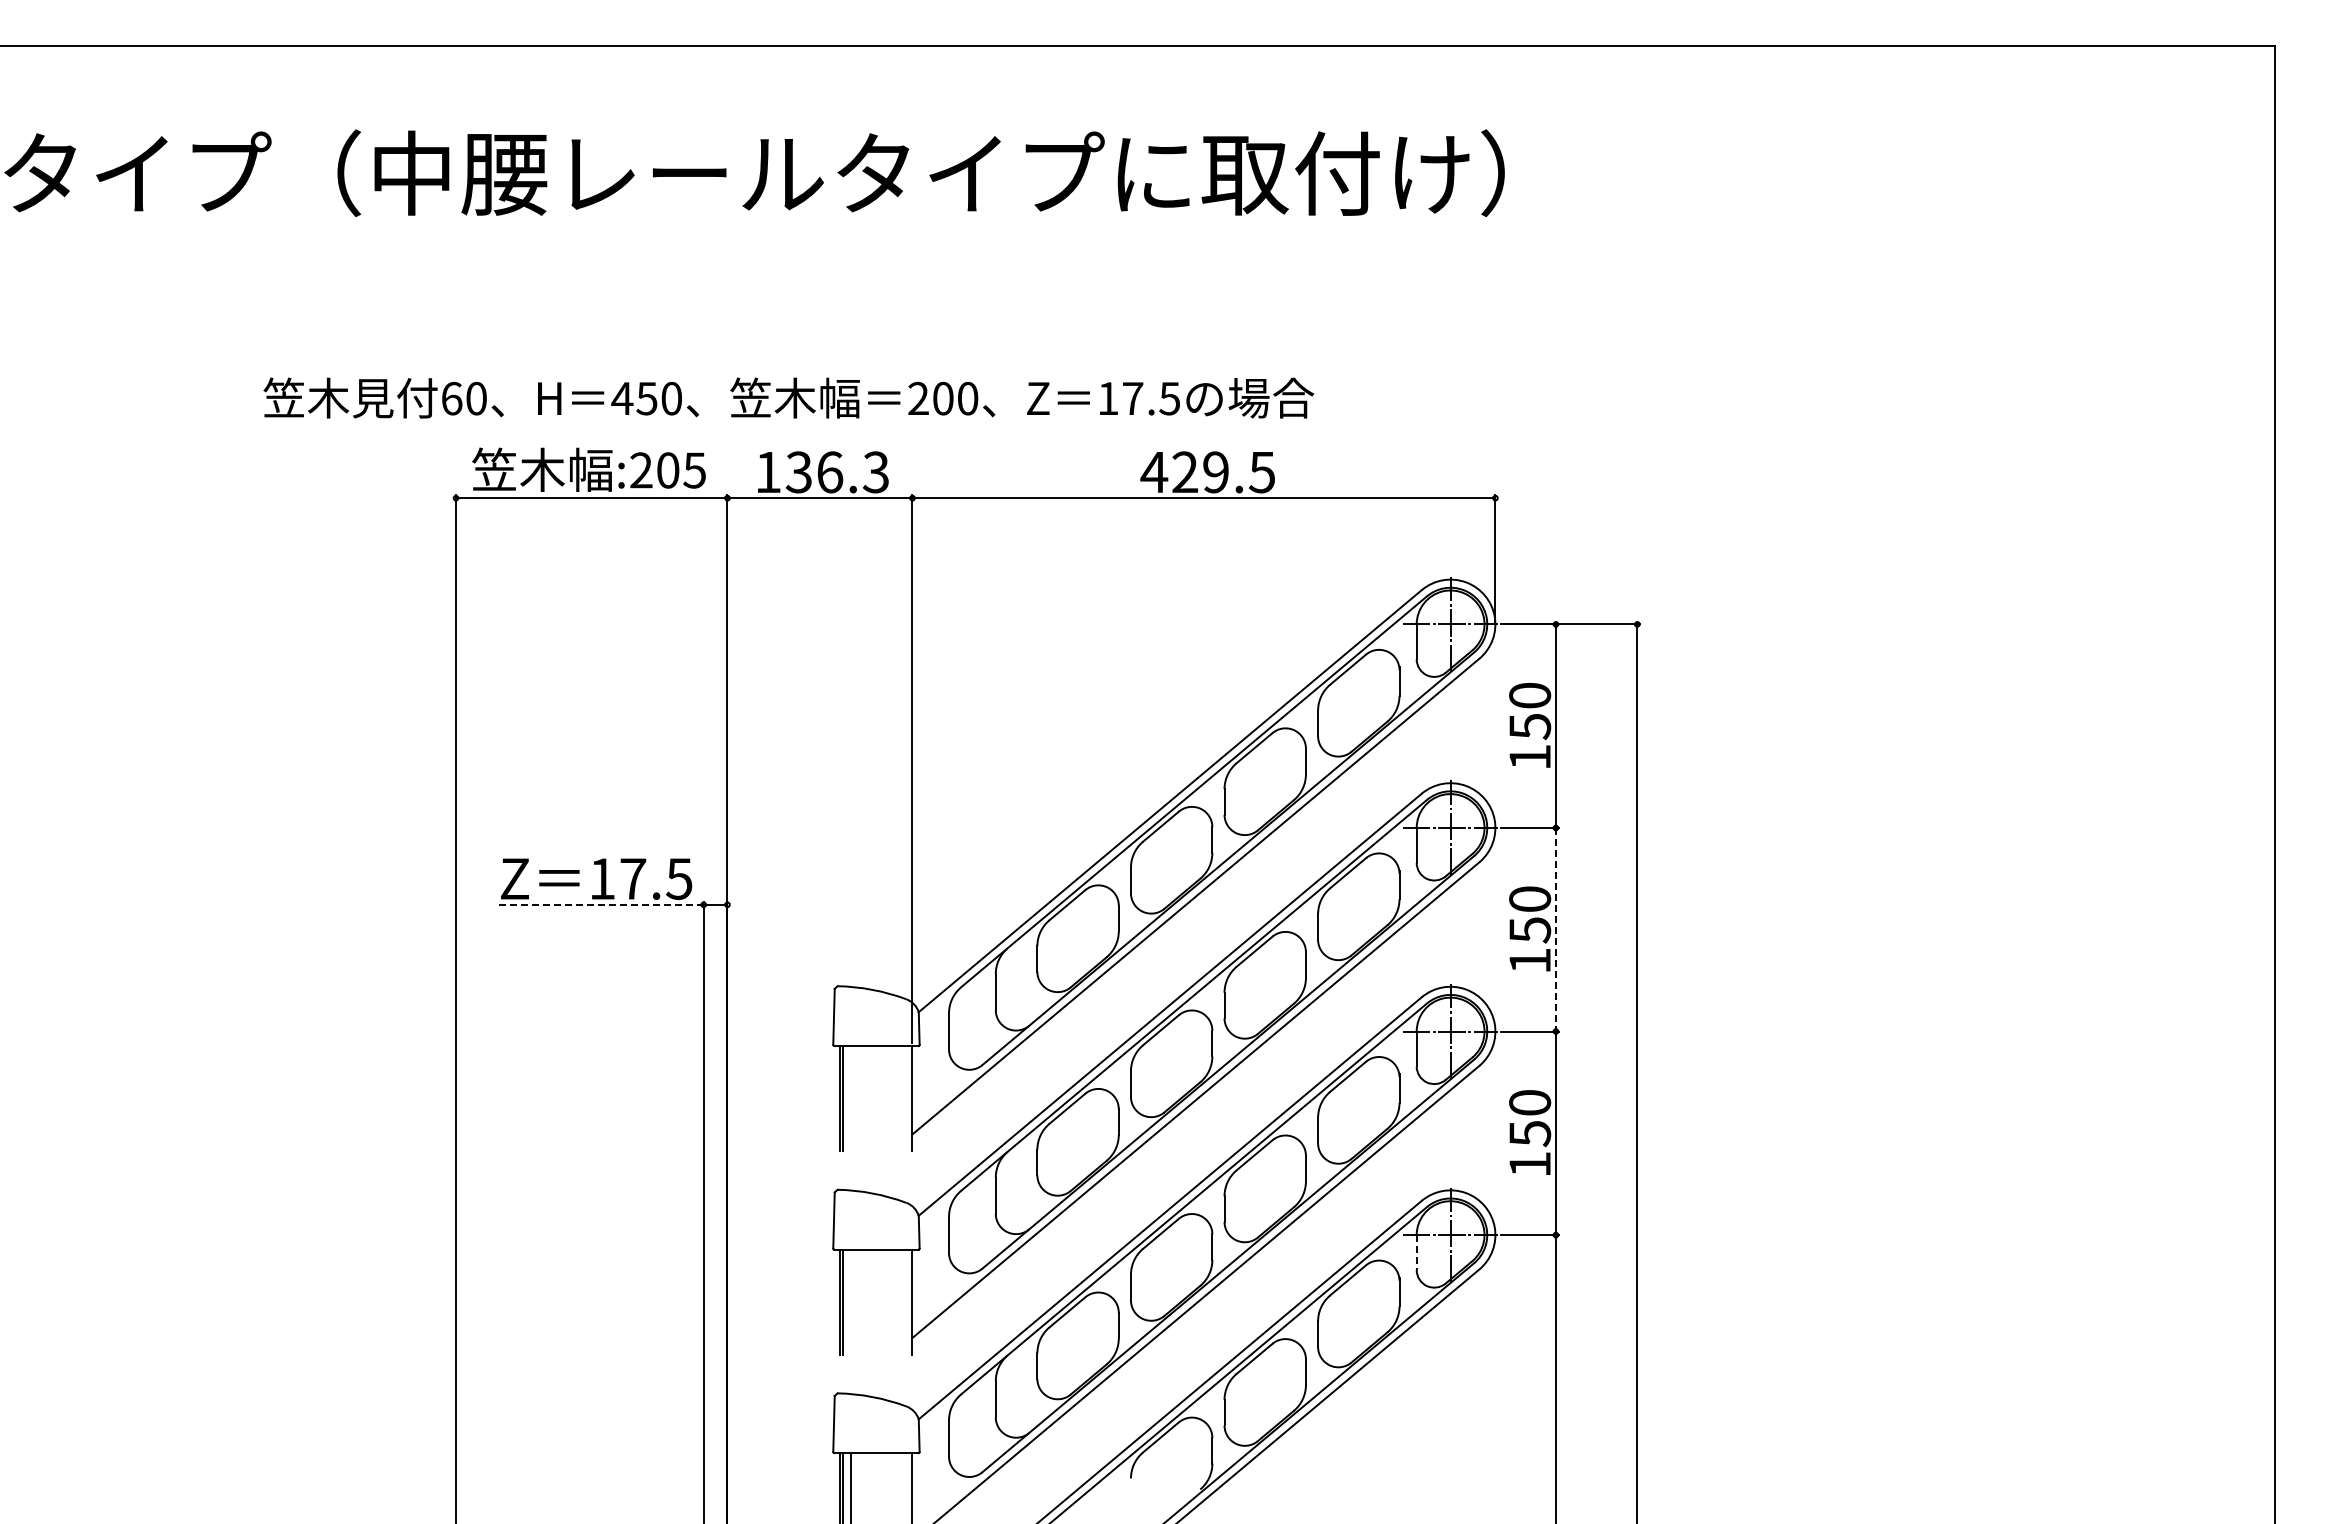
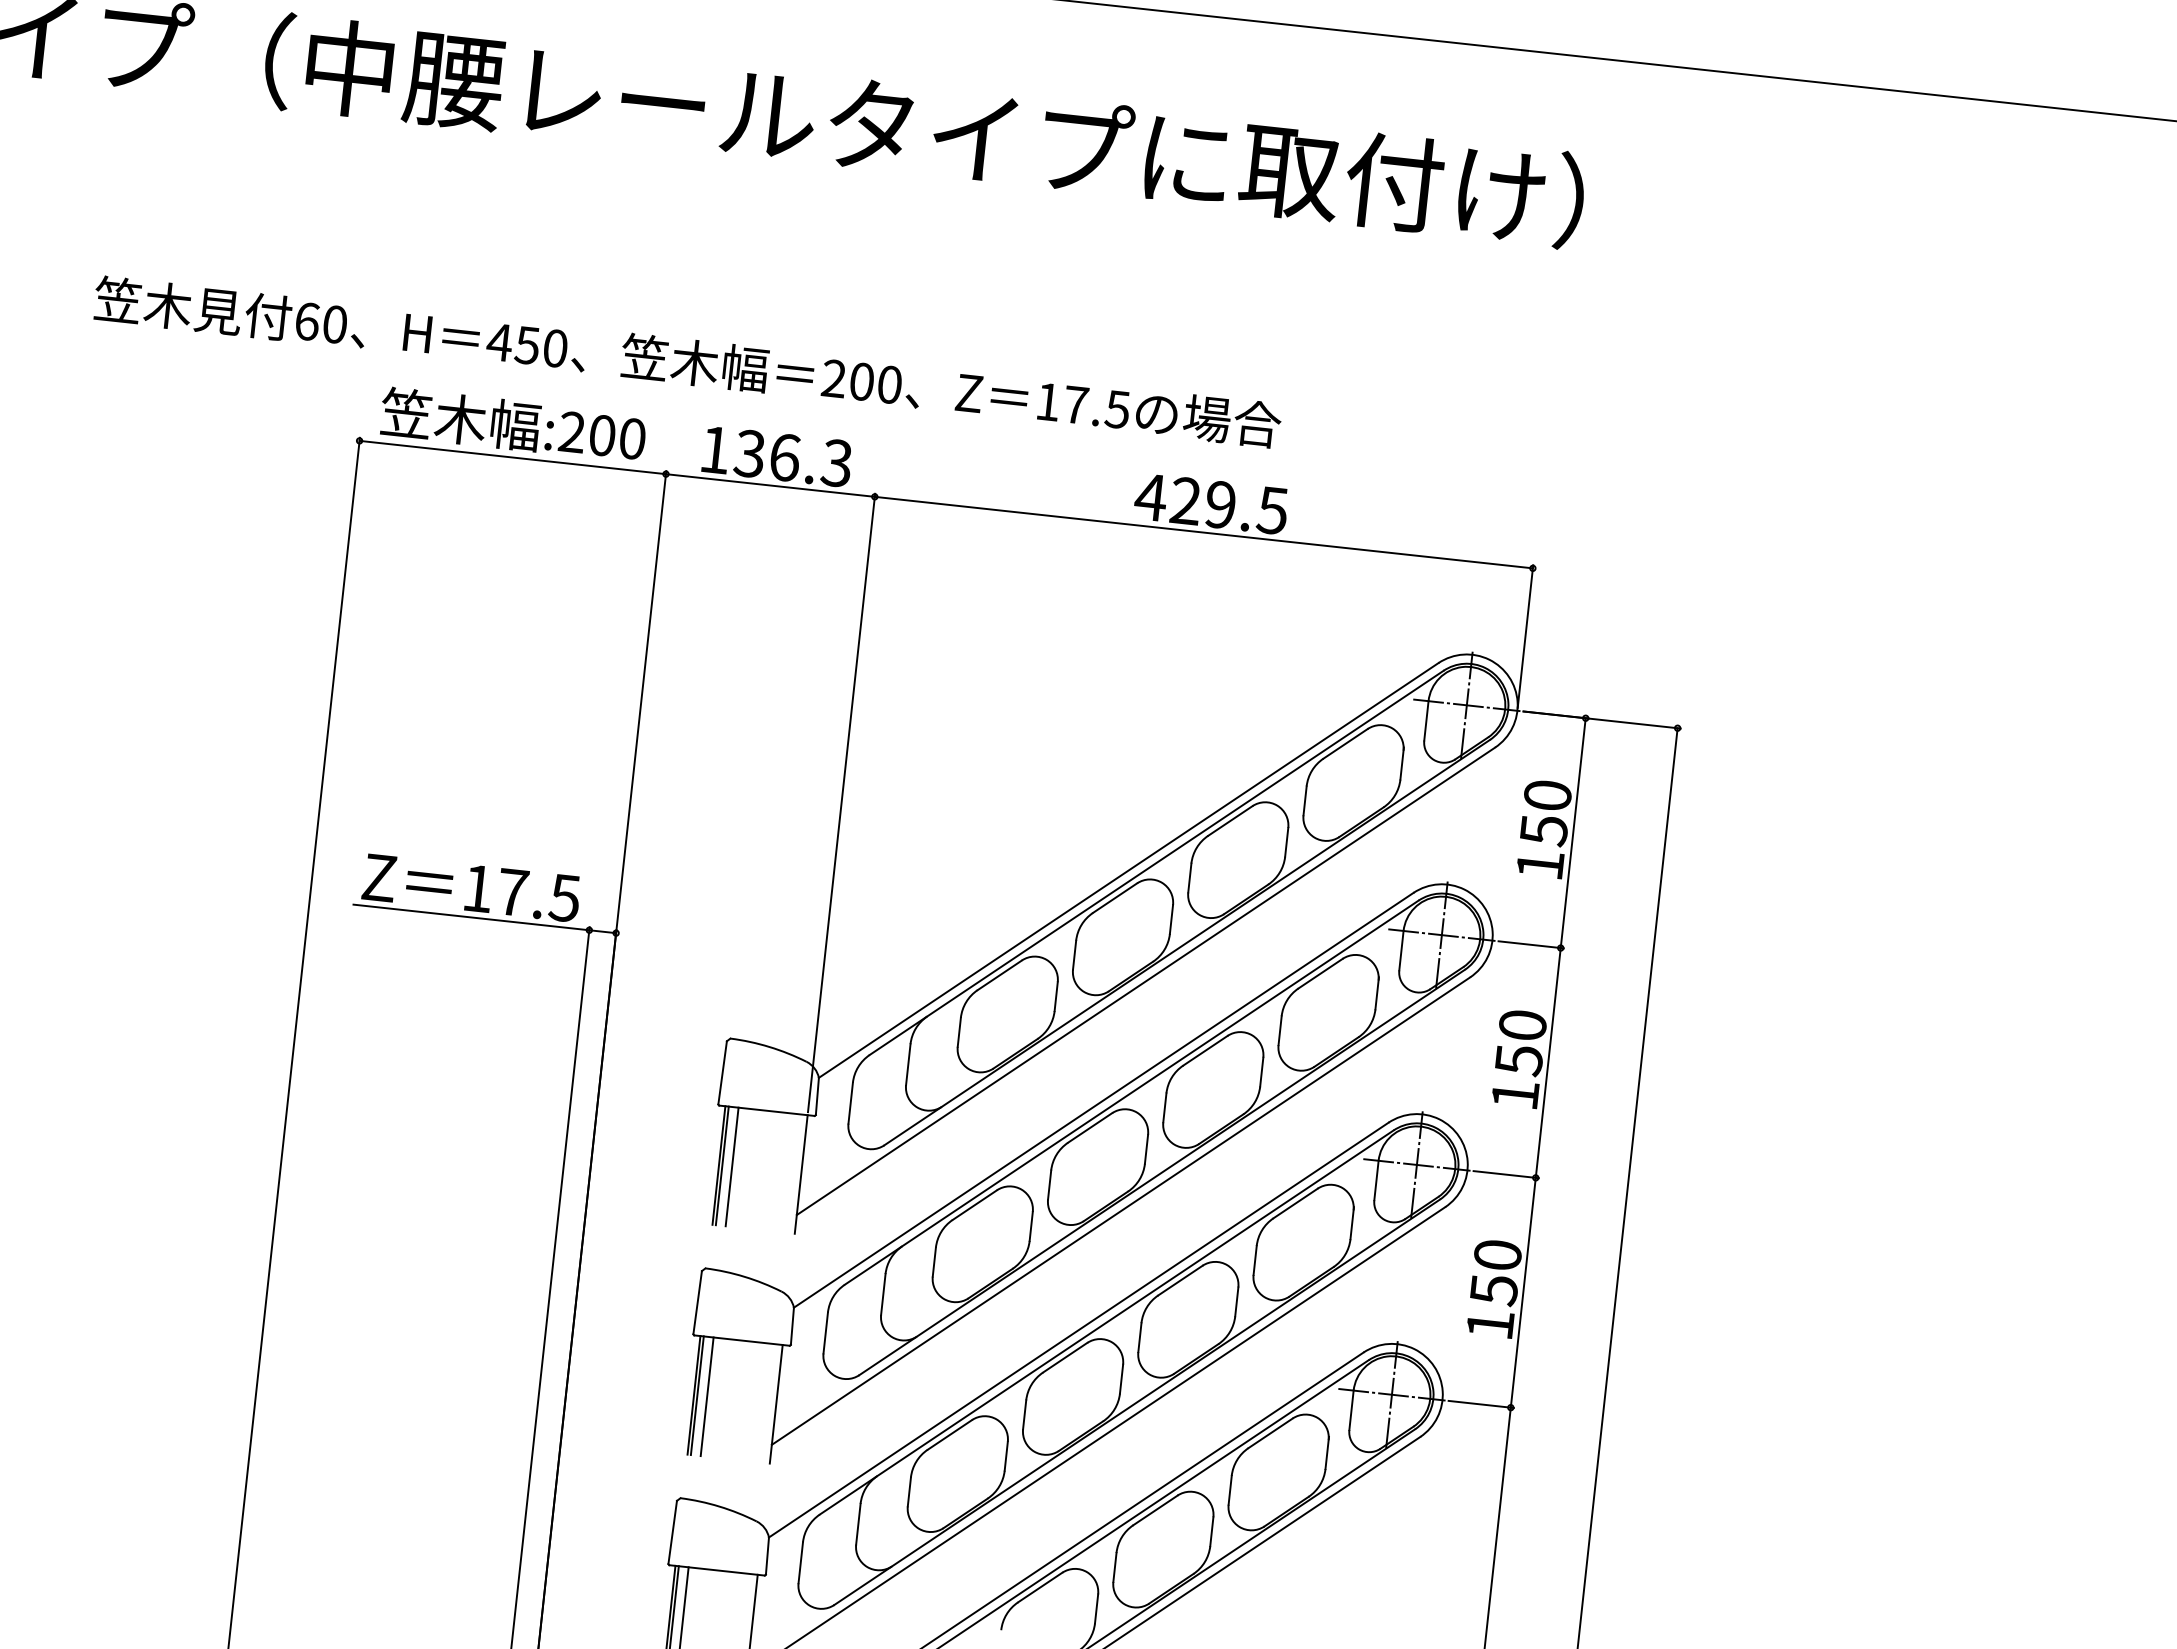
text: (788, 397) -> (687, 361), moved
text: (694, 470) -> (632, 438), :205 -> :200
line: (598, 904) -> (470, 917), dashed -> solid
line: (1555, 929) -> (1547, 1062), dashed -> solid
line: (851, 1097) -> (732, 1165), added
line: (1416, 1253) -> (1351, 1411), dashed -> solid
line: (851, 1301) -> (707, 1396), added

